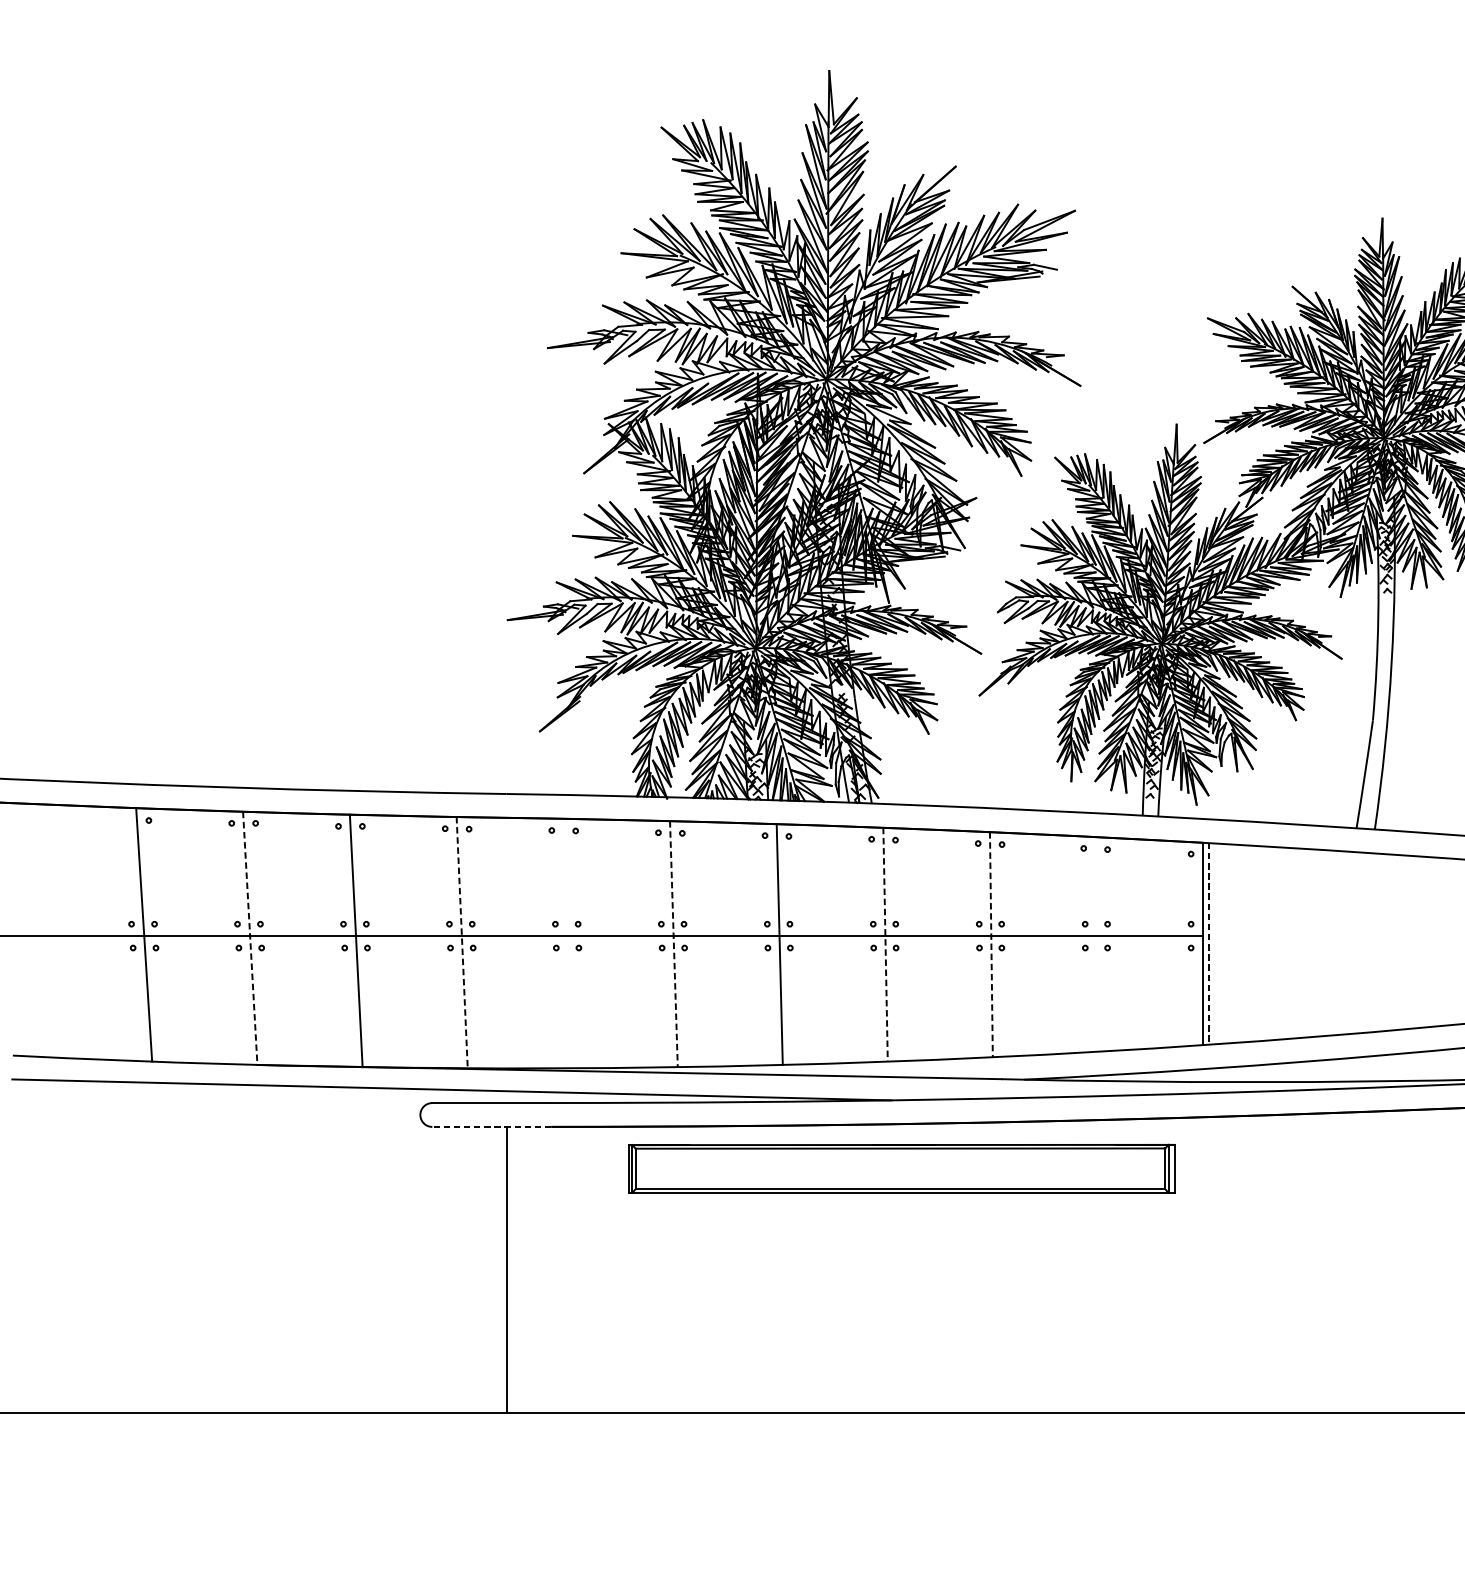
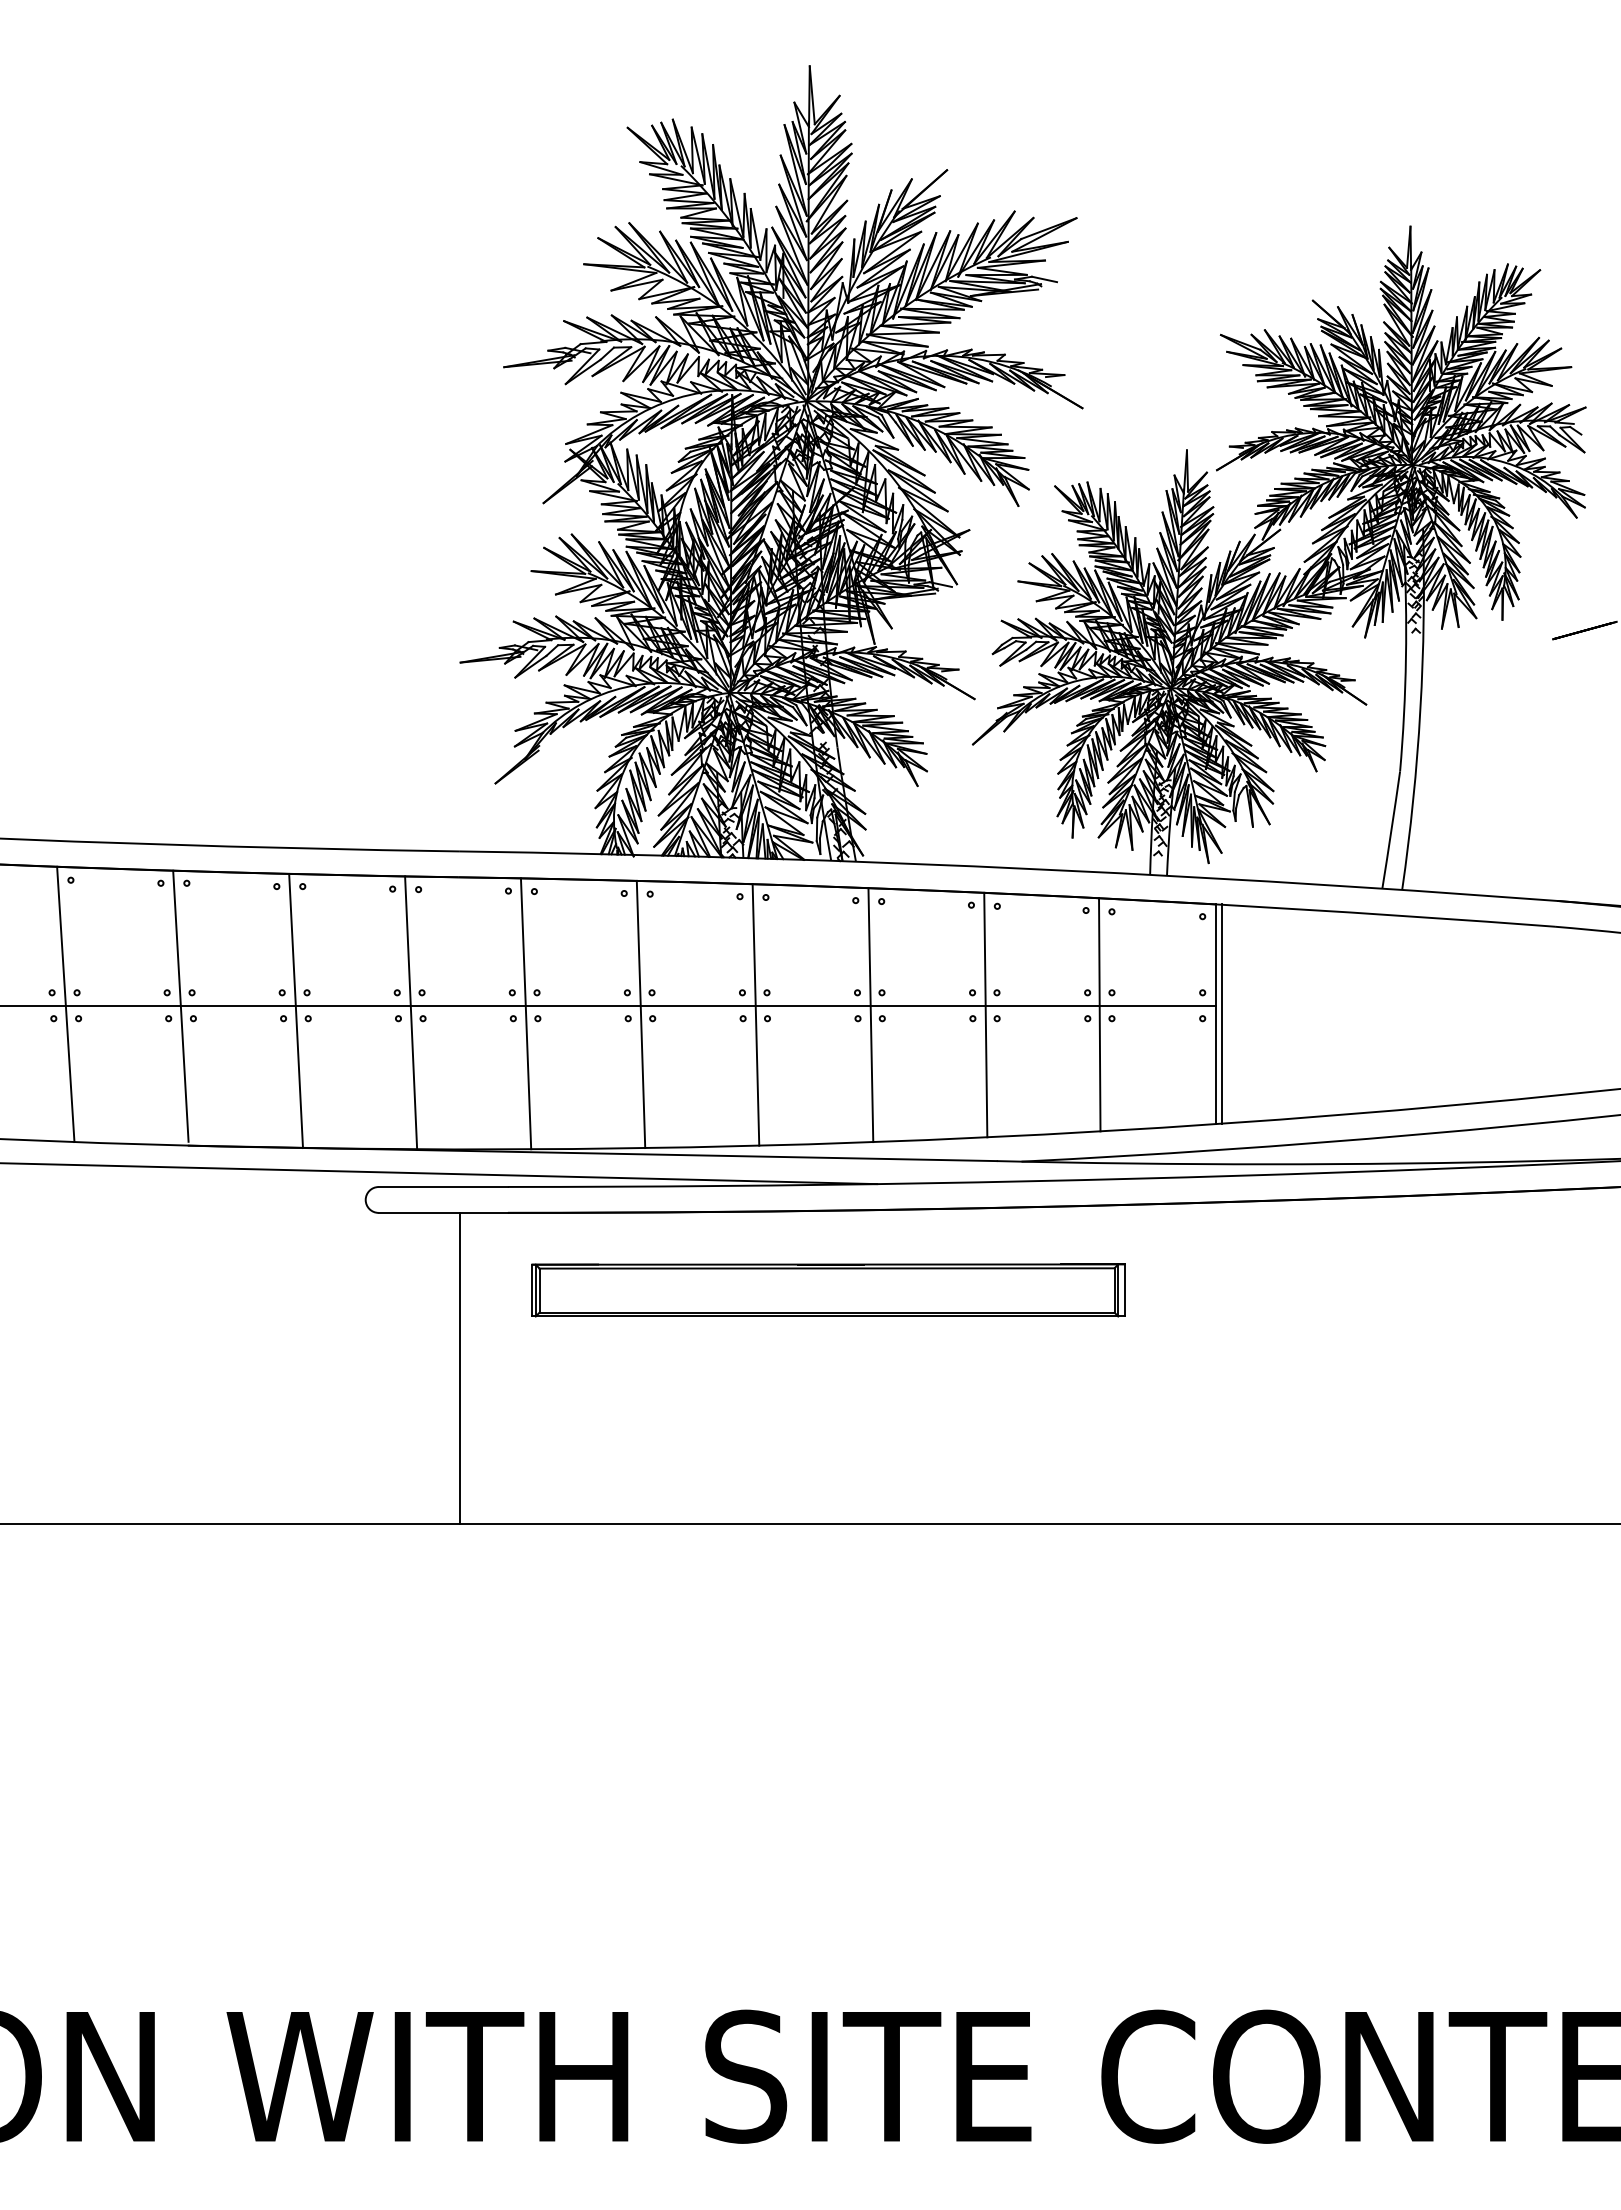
line: (249, 936) -> (180, 1006), dashed -> solid
line: (462, 942) -> (411, 1012), dashed -> solid
line: (567, 943) -> (525, 1013), added
line: (674, 944) -> (641, 1014), dashed -> solid
line: (1096, 944) -> (1099, 1014), added
line: (1209, 944) -> (1222, 1014), dashed -> solid
line: (885, 945) -> (870, 1015), dashed -> solid
line: (991, 945) -> (985, 1015), dashed -> solid
line: (492, 1126) -> (443, 1212), dashed -> solid
part: (901, 1168) -> (828, 1290), moved

